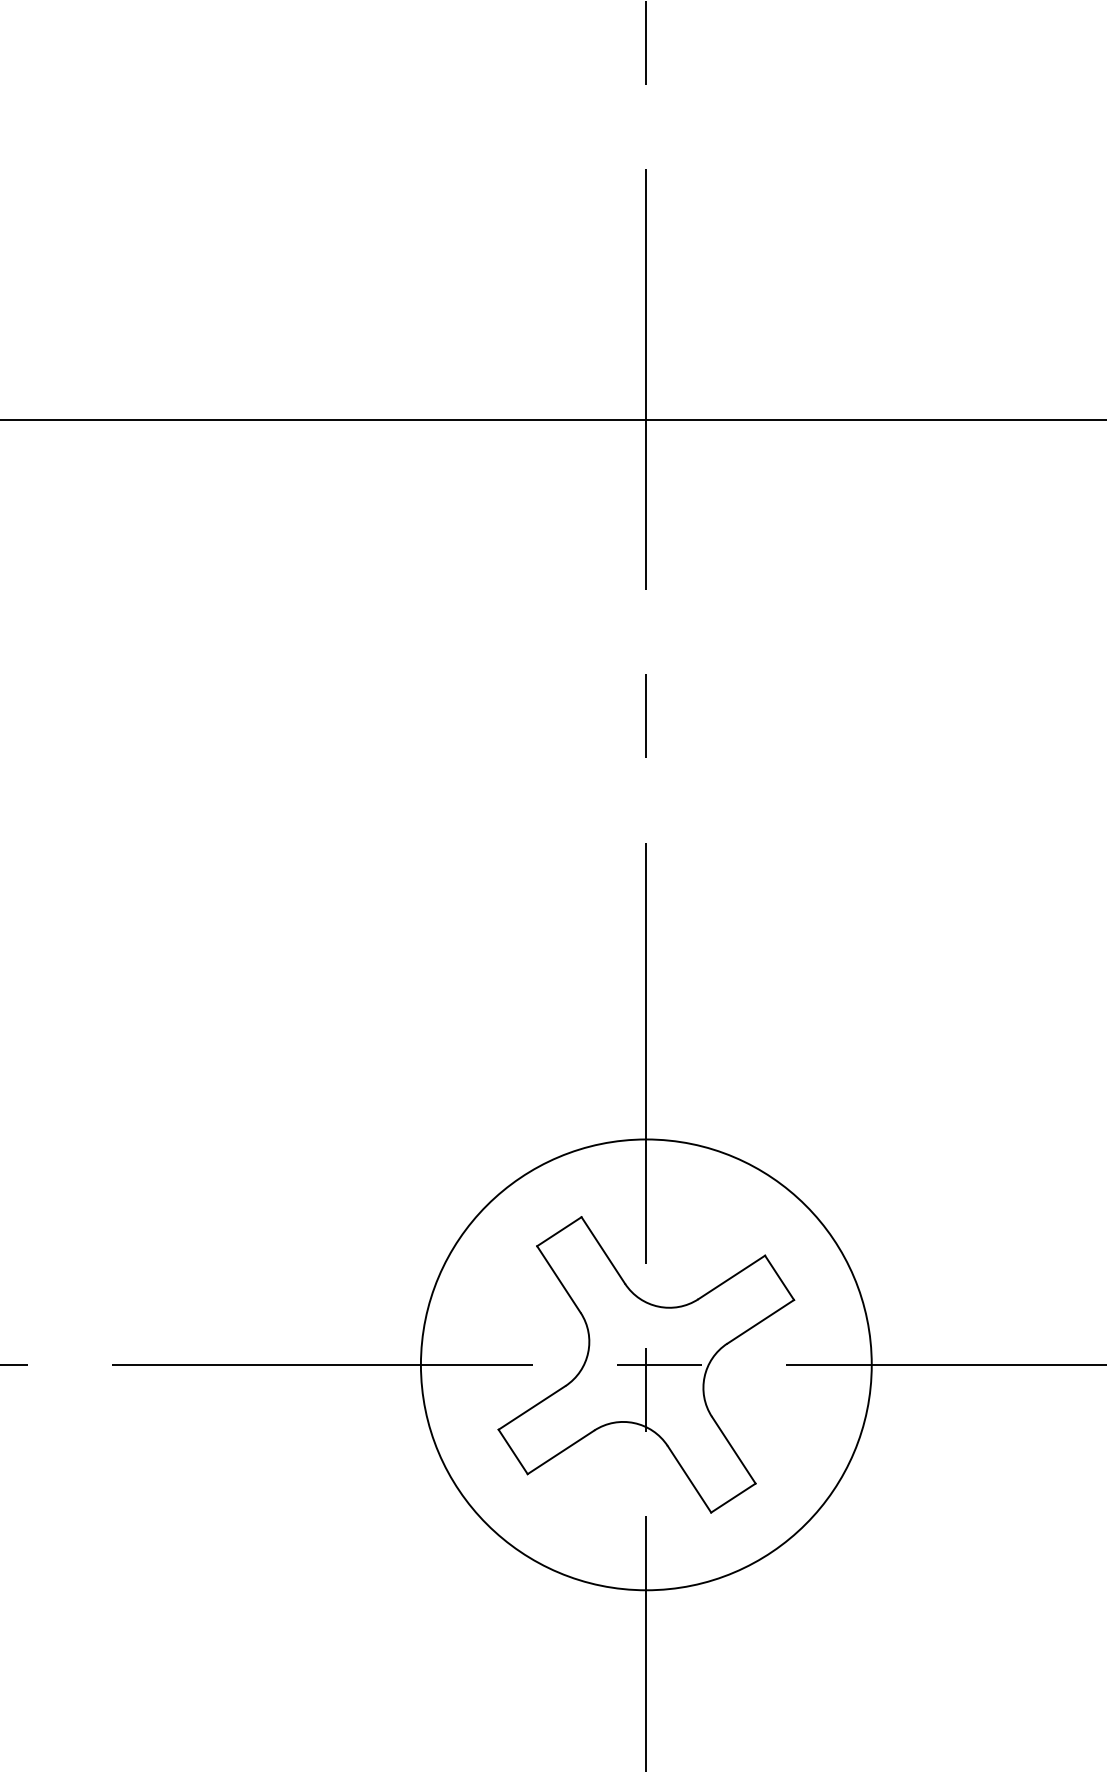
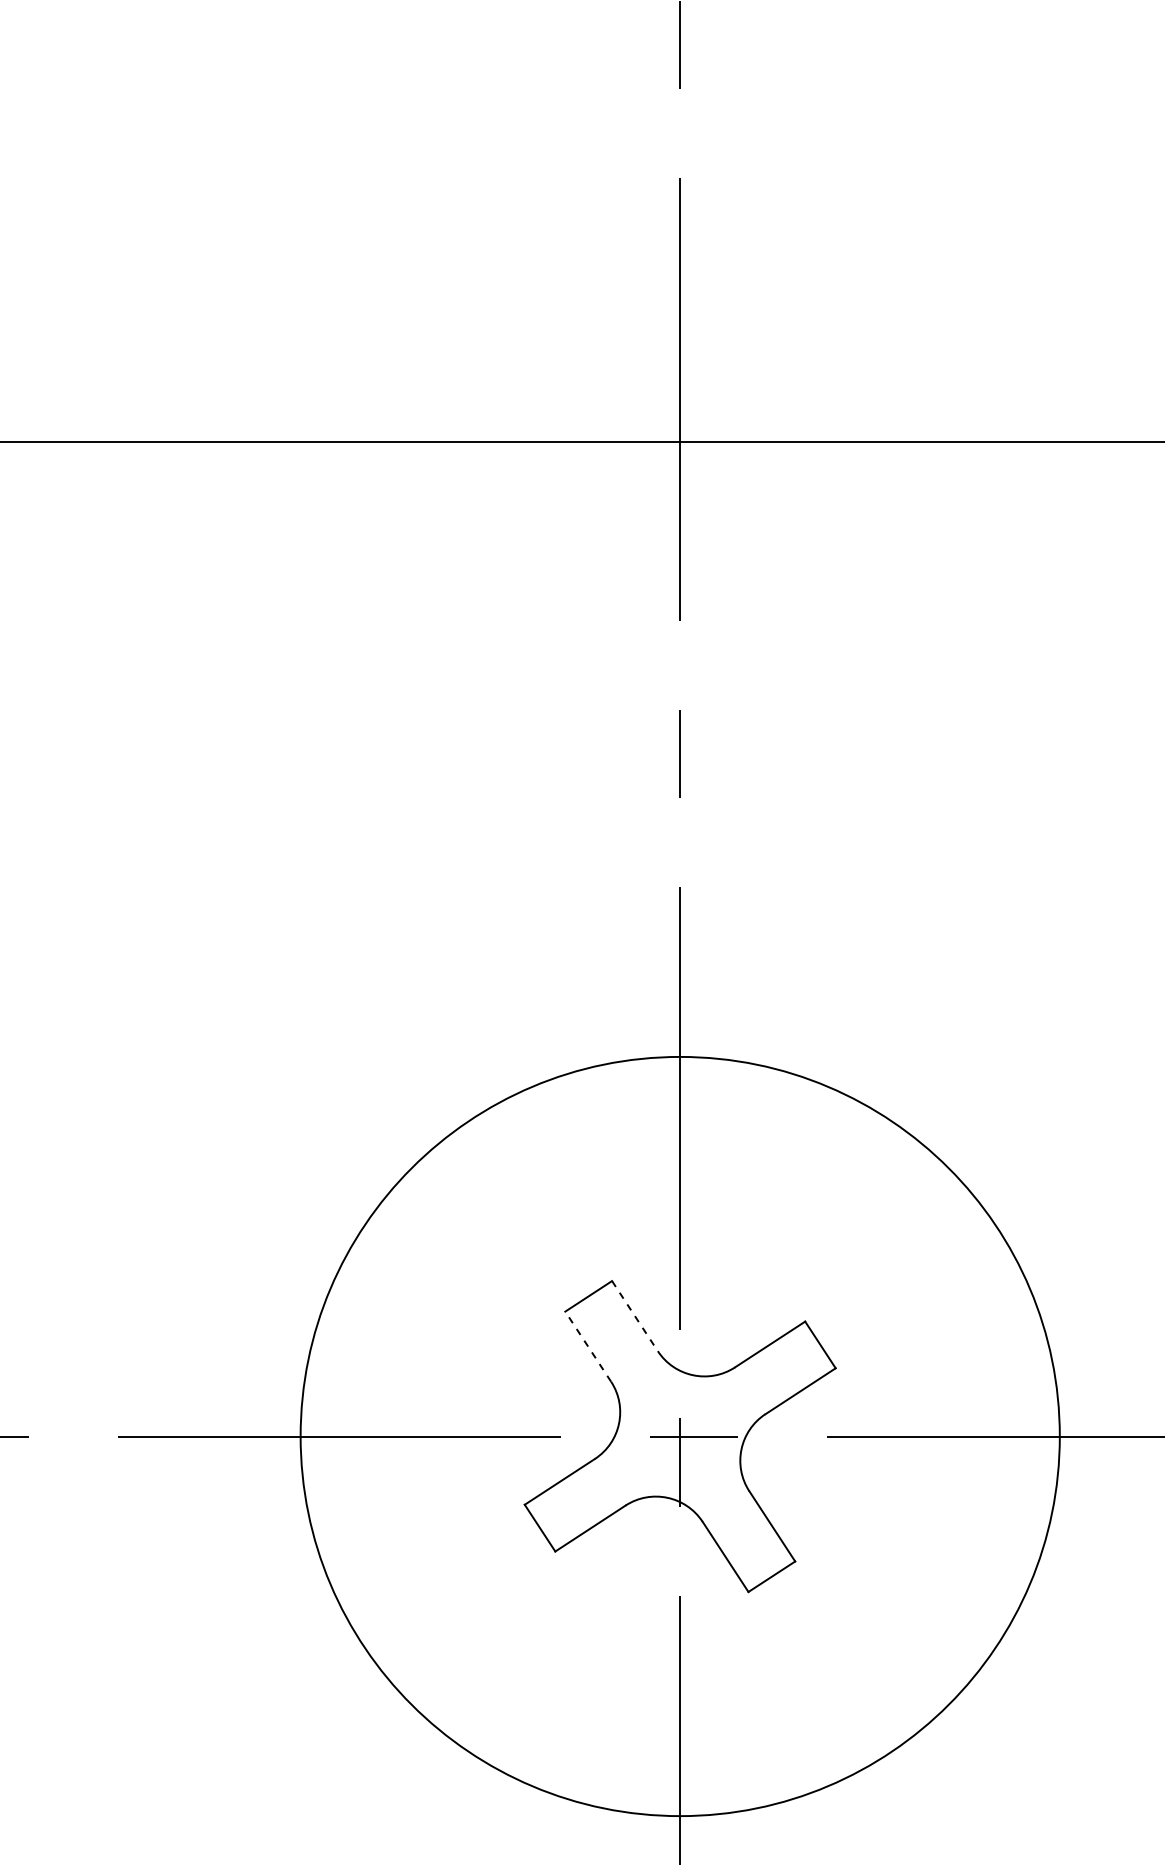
line: (602, 1250) -> (634, 1316), solid -> dashed
line: (559, 1279) -> (588, 1346), solid -> dashed
circle: (645, 1364) -> (679, 1436), size x1.6

